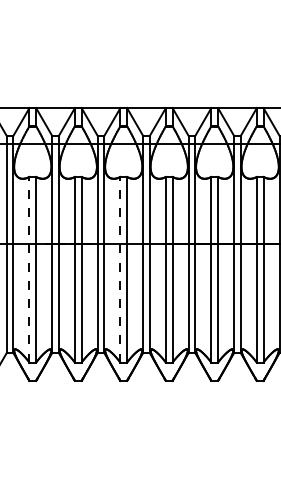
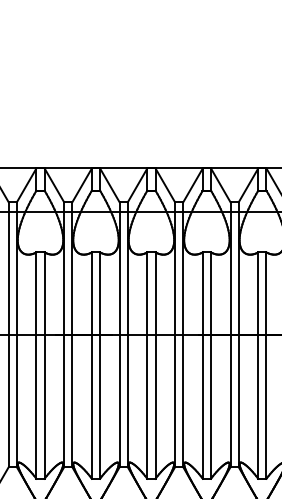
line: (29, 269) -> (36, 365), dashed -> solid
line: (120, 269) -> (147, 365), dashed -> solid

